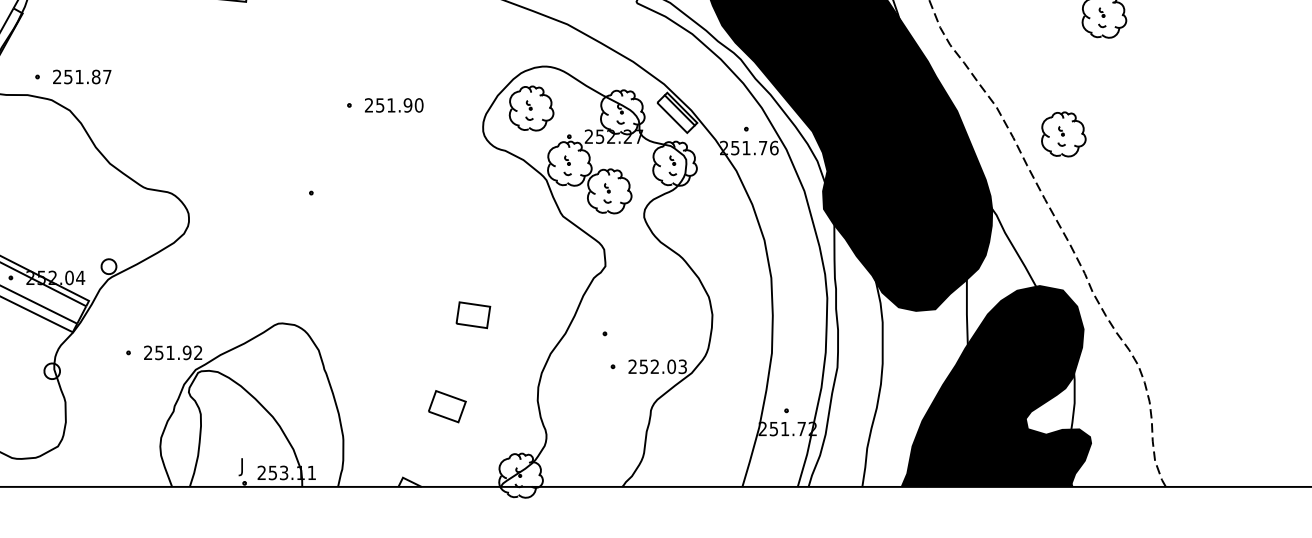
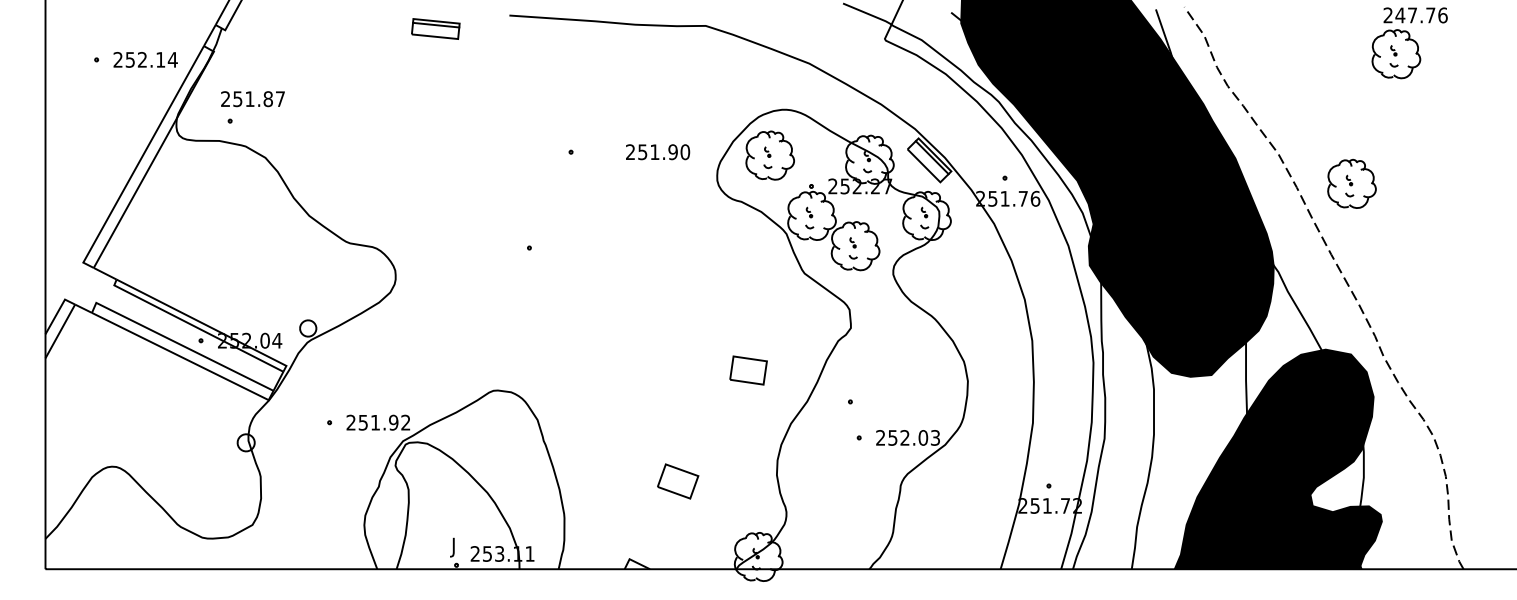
text: (81, 77) -> (252, 99), moved
text: (394, 105) -> (658, 152), moved
part: (473, 315) -> (748, 370), moved

